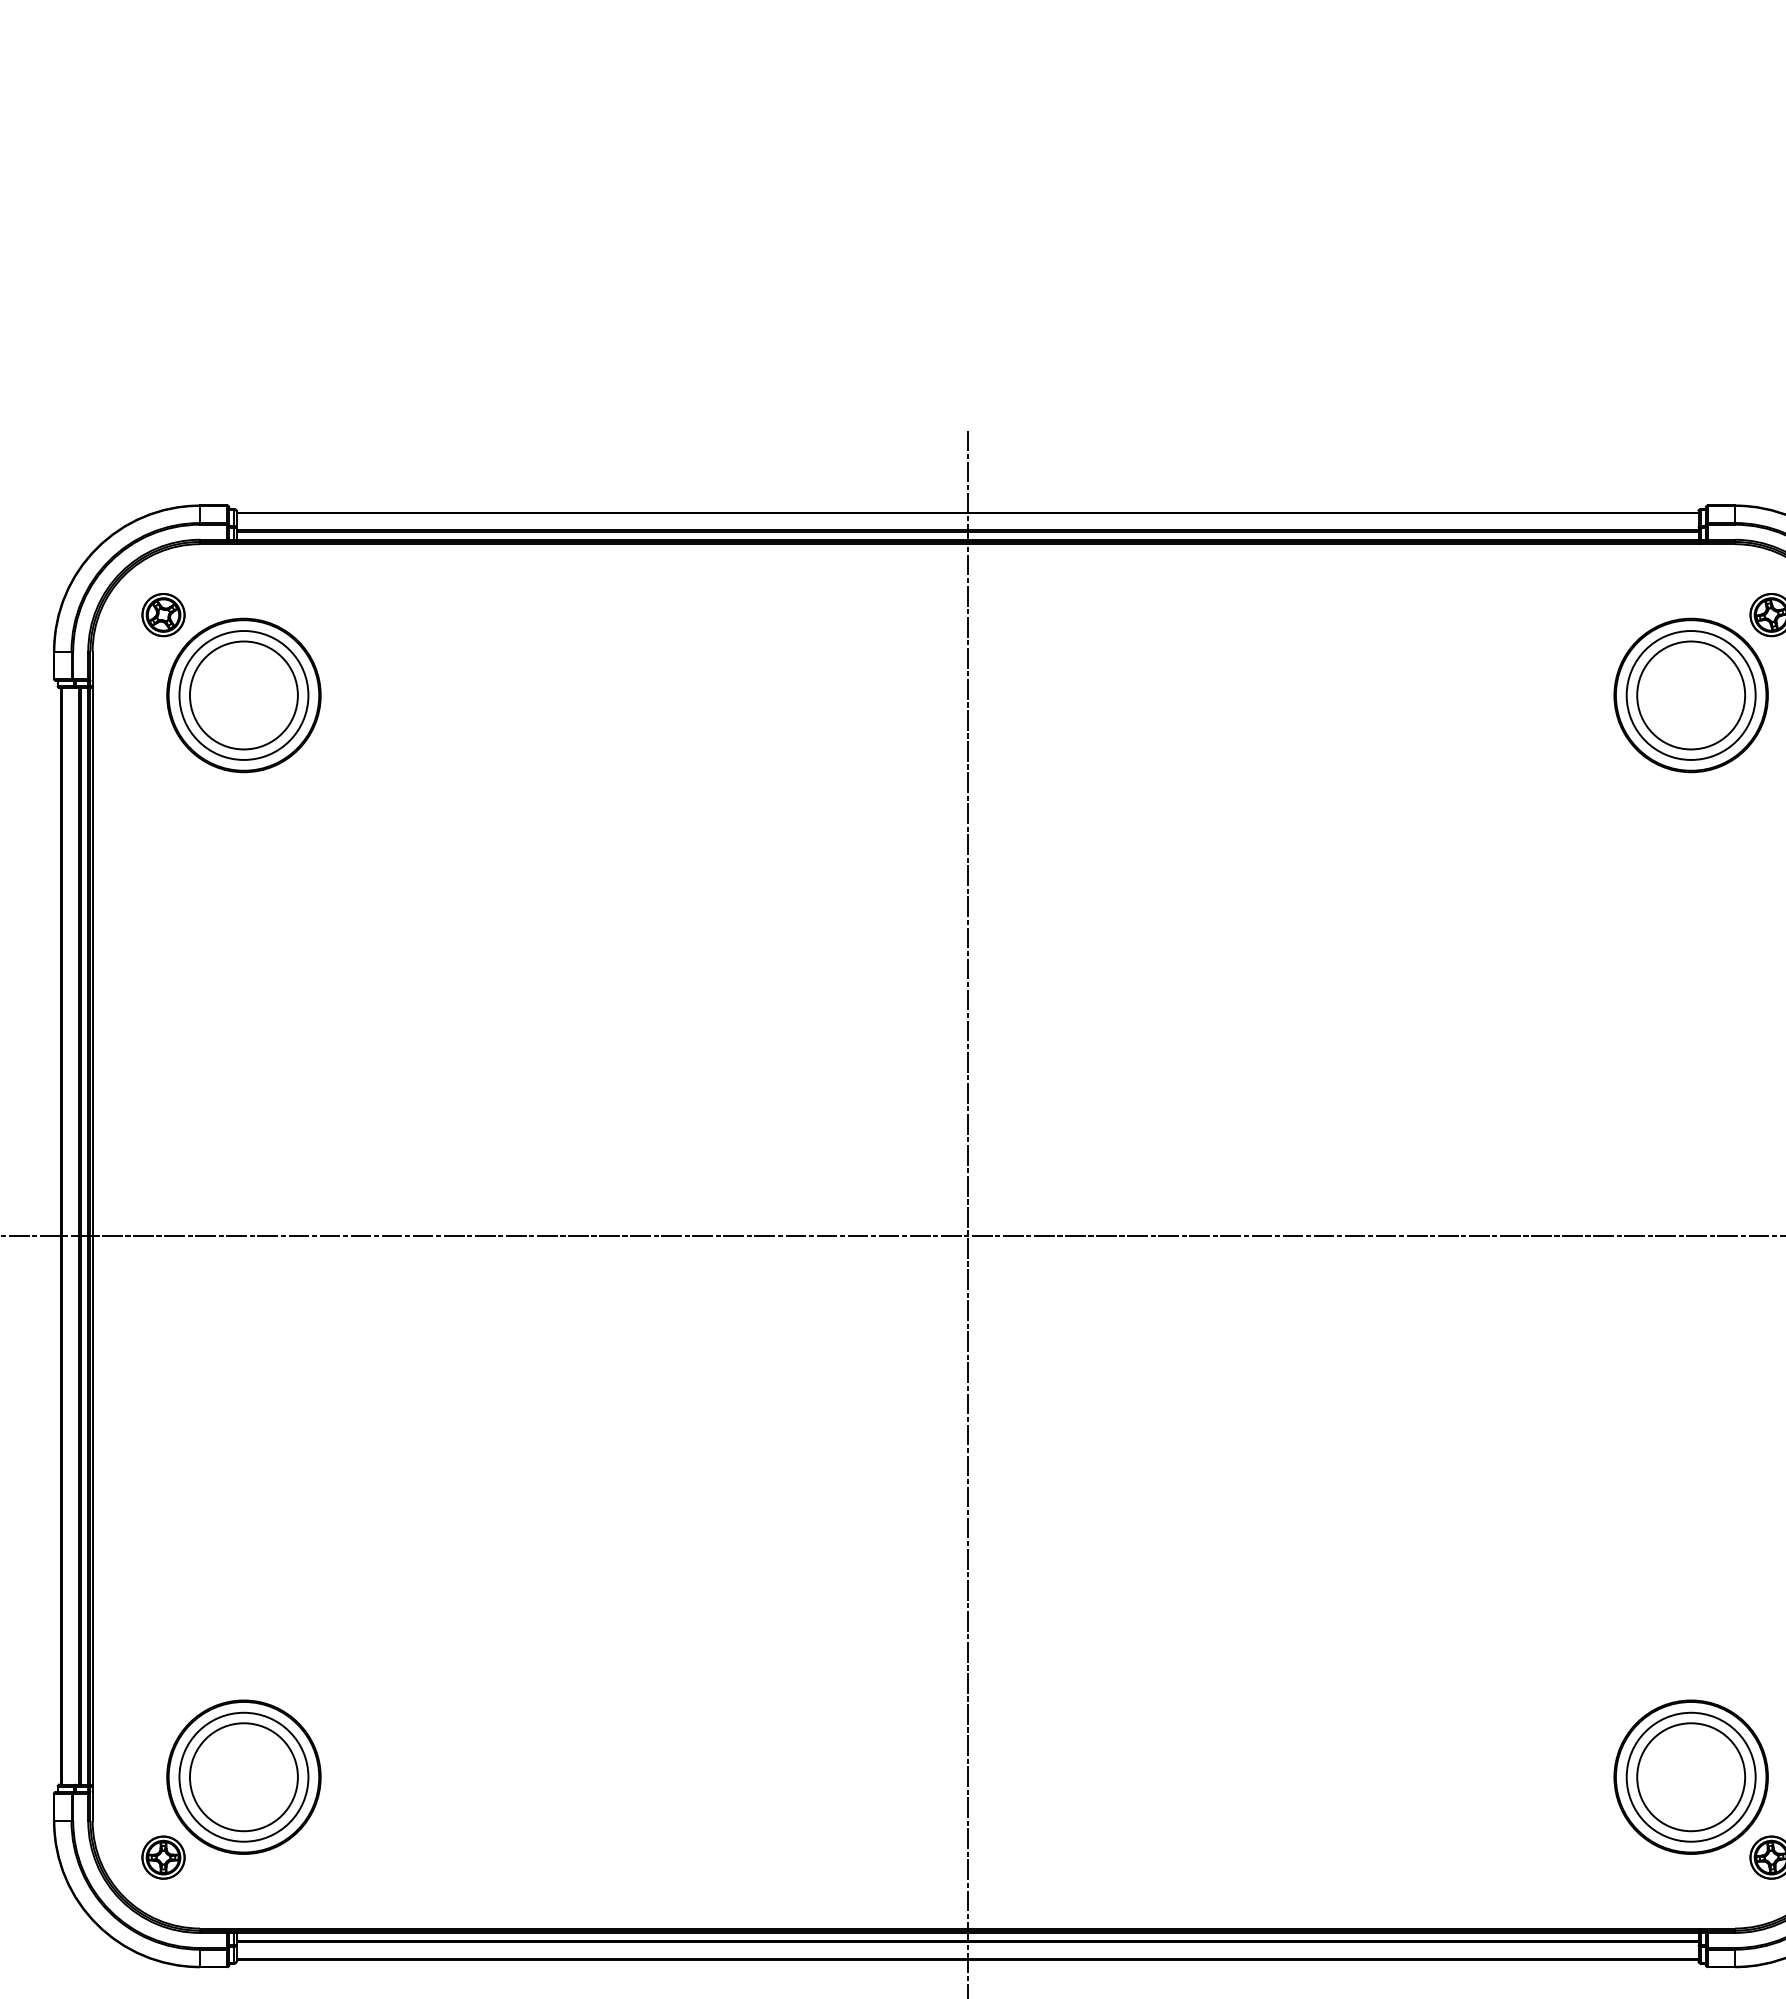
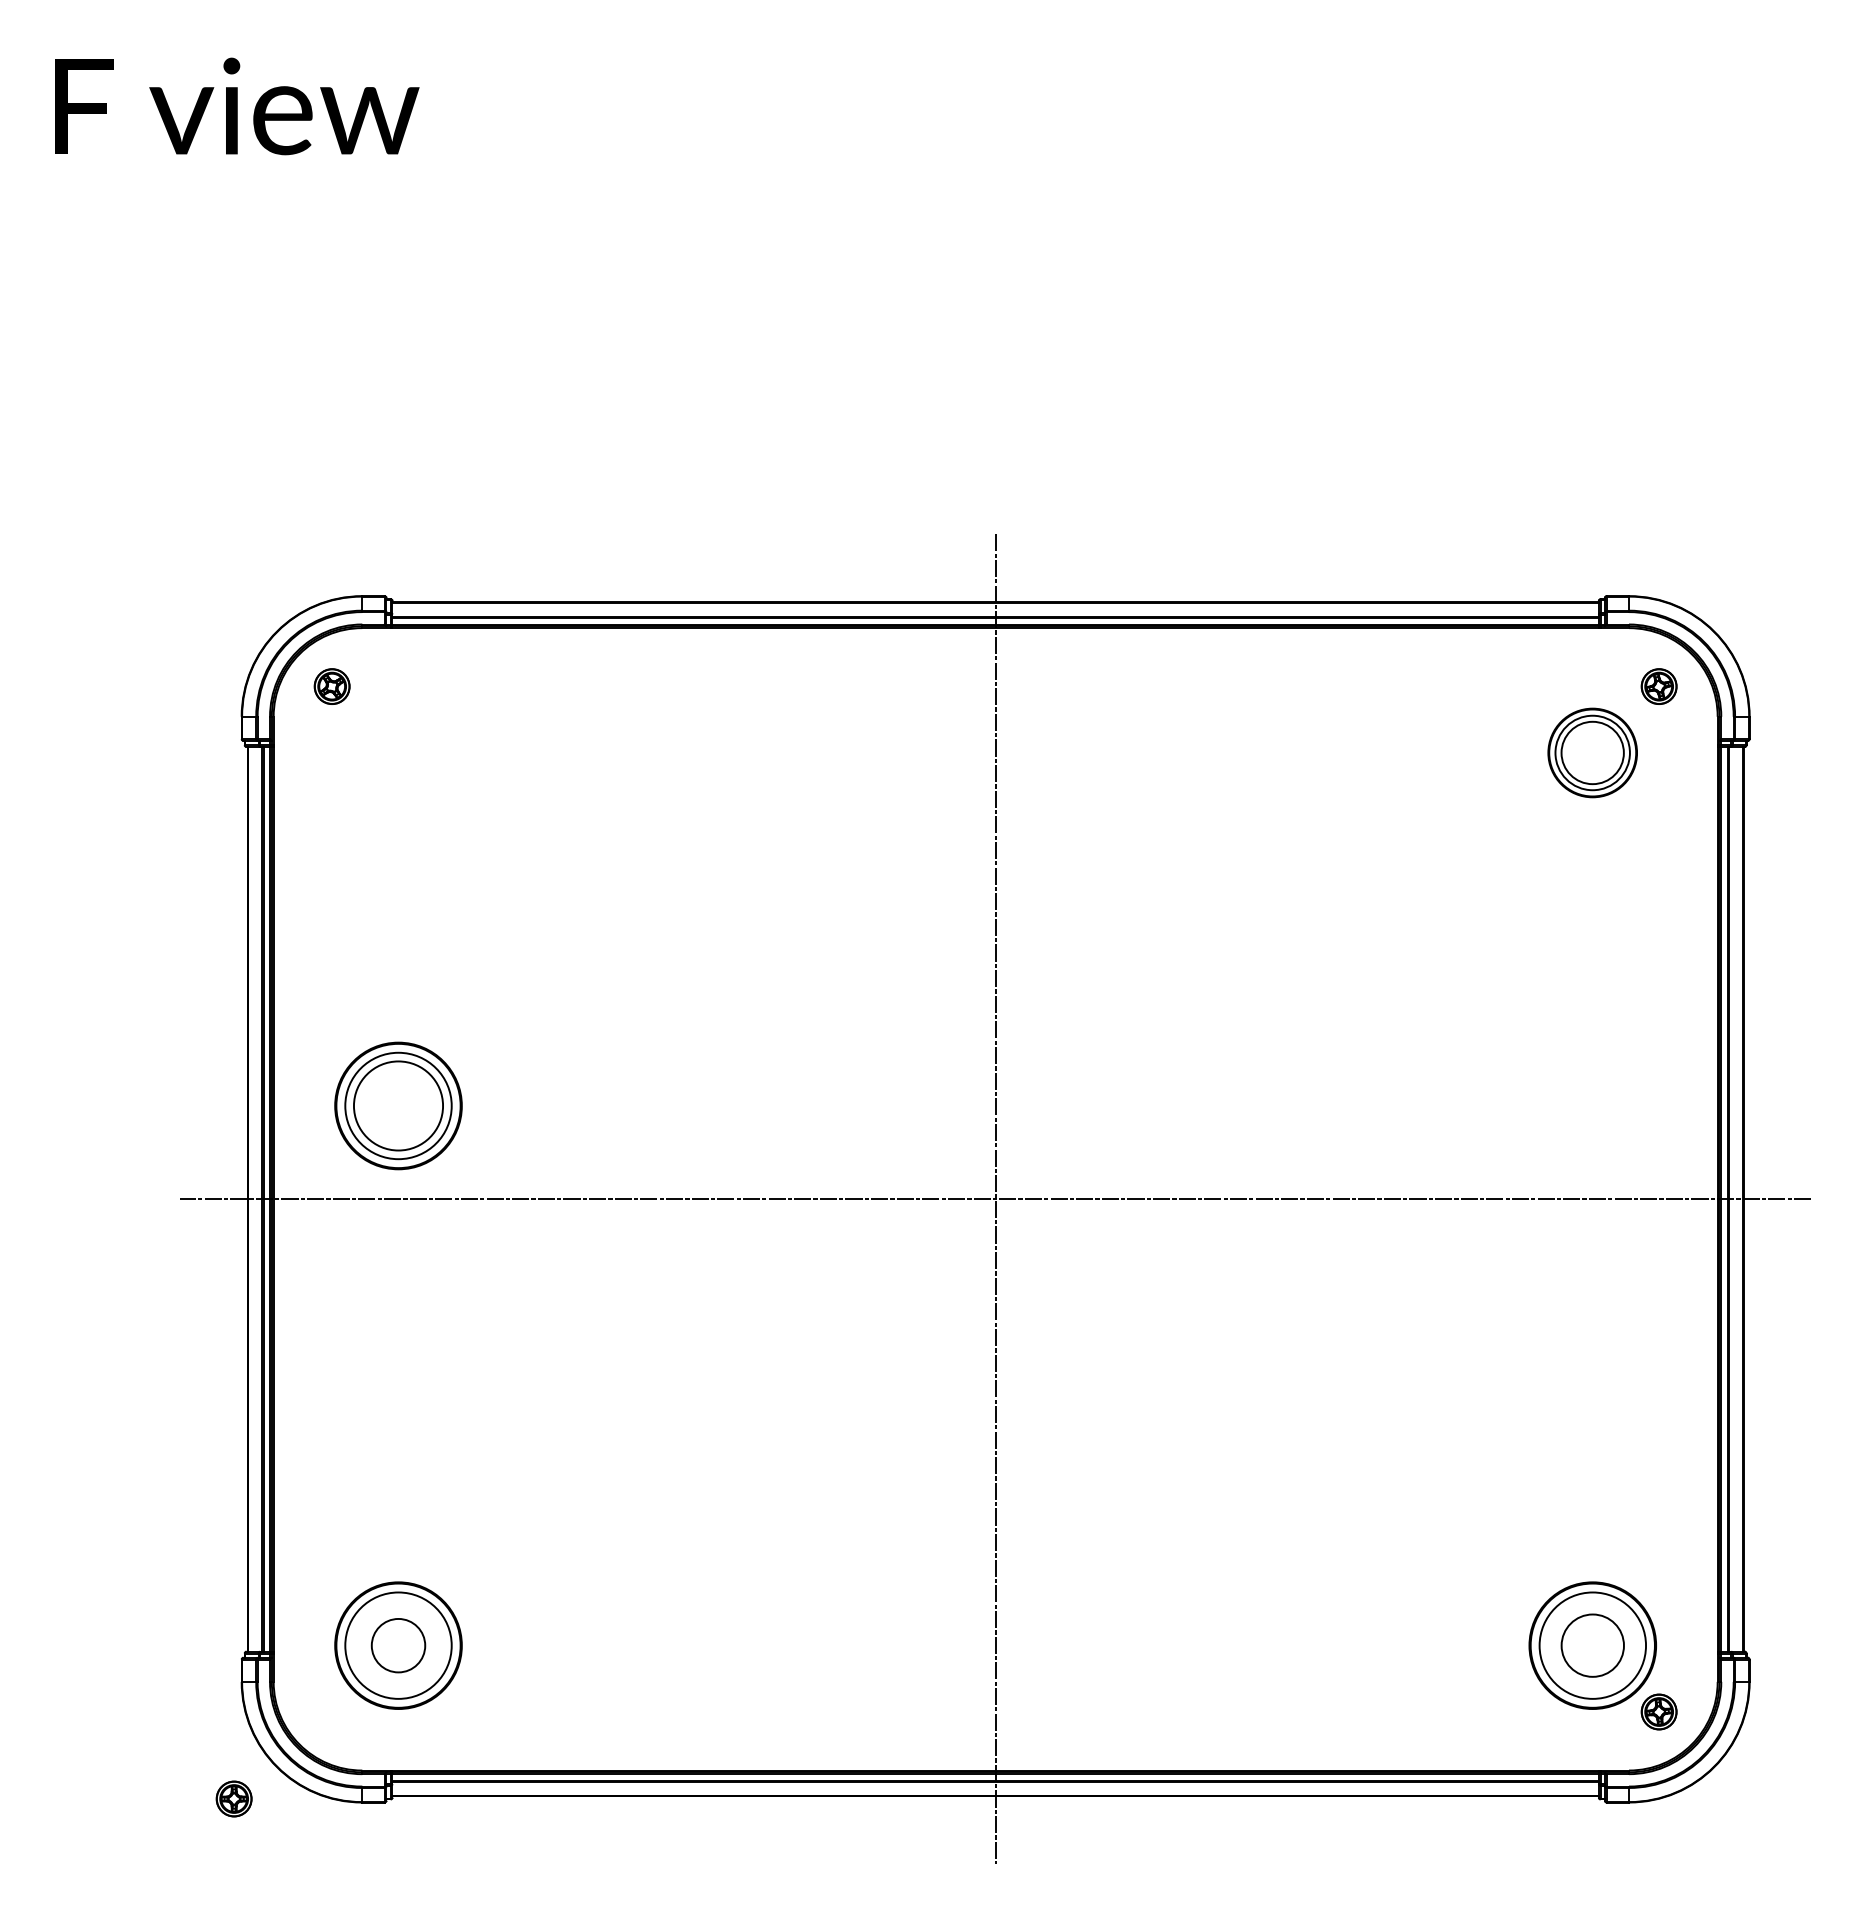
part: (243, 694) -> (398, 1105), moved
part: (1690, 694) -> (1592, 752), size x0.7
circle: (243, 1777) -> (398, 1645), size x0.6
circle: (1690, 1777) -> (1592, 1645), size x0.7
part: (162, 1857) -> (233, 1798), moved

